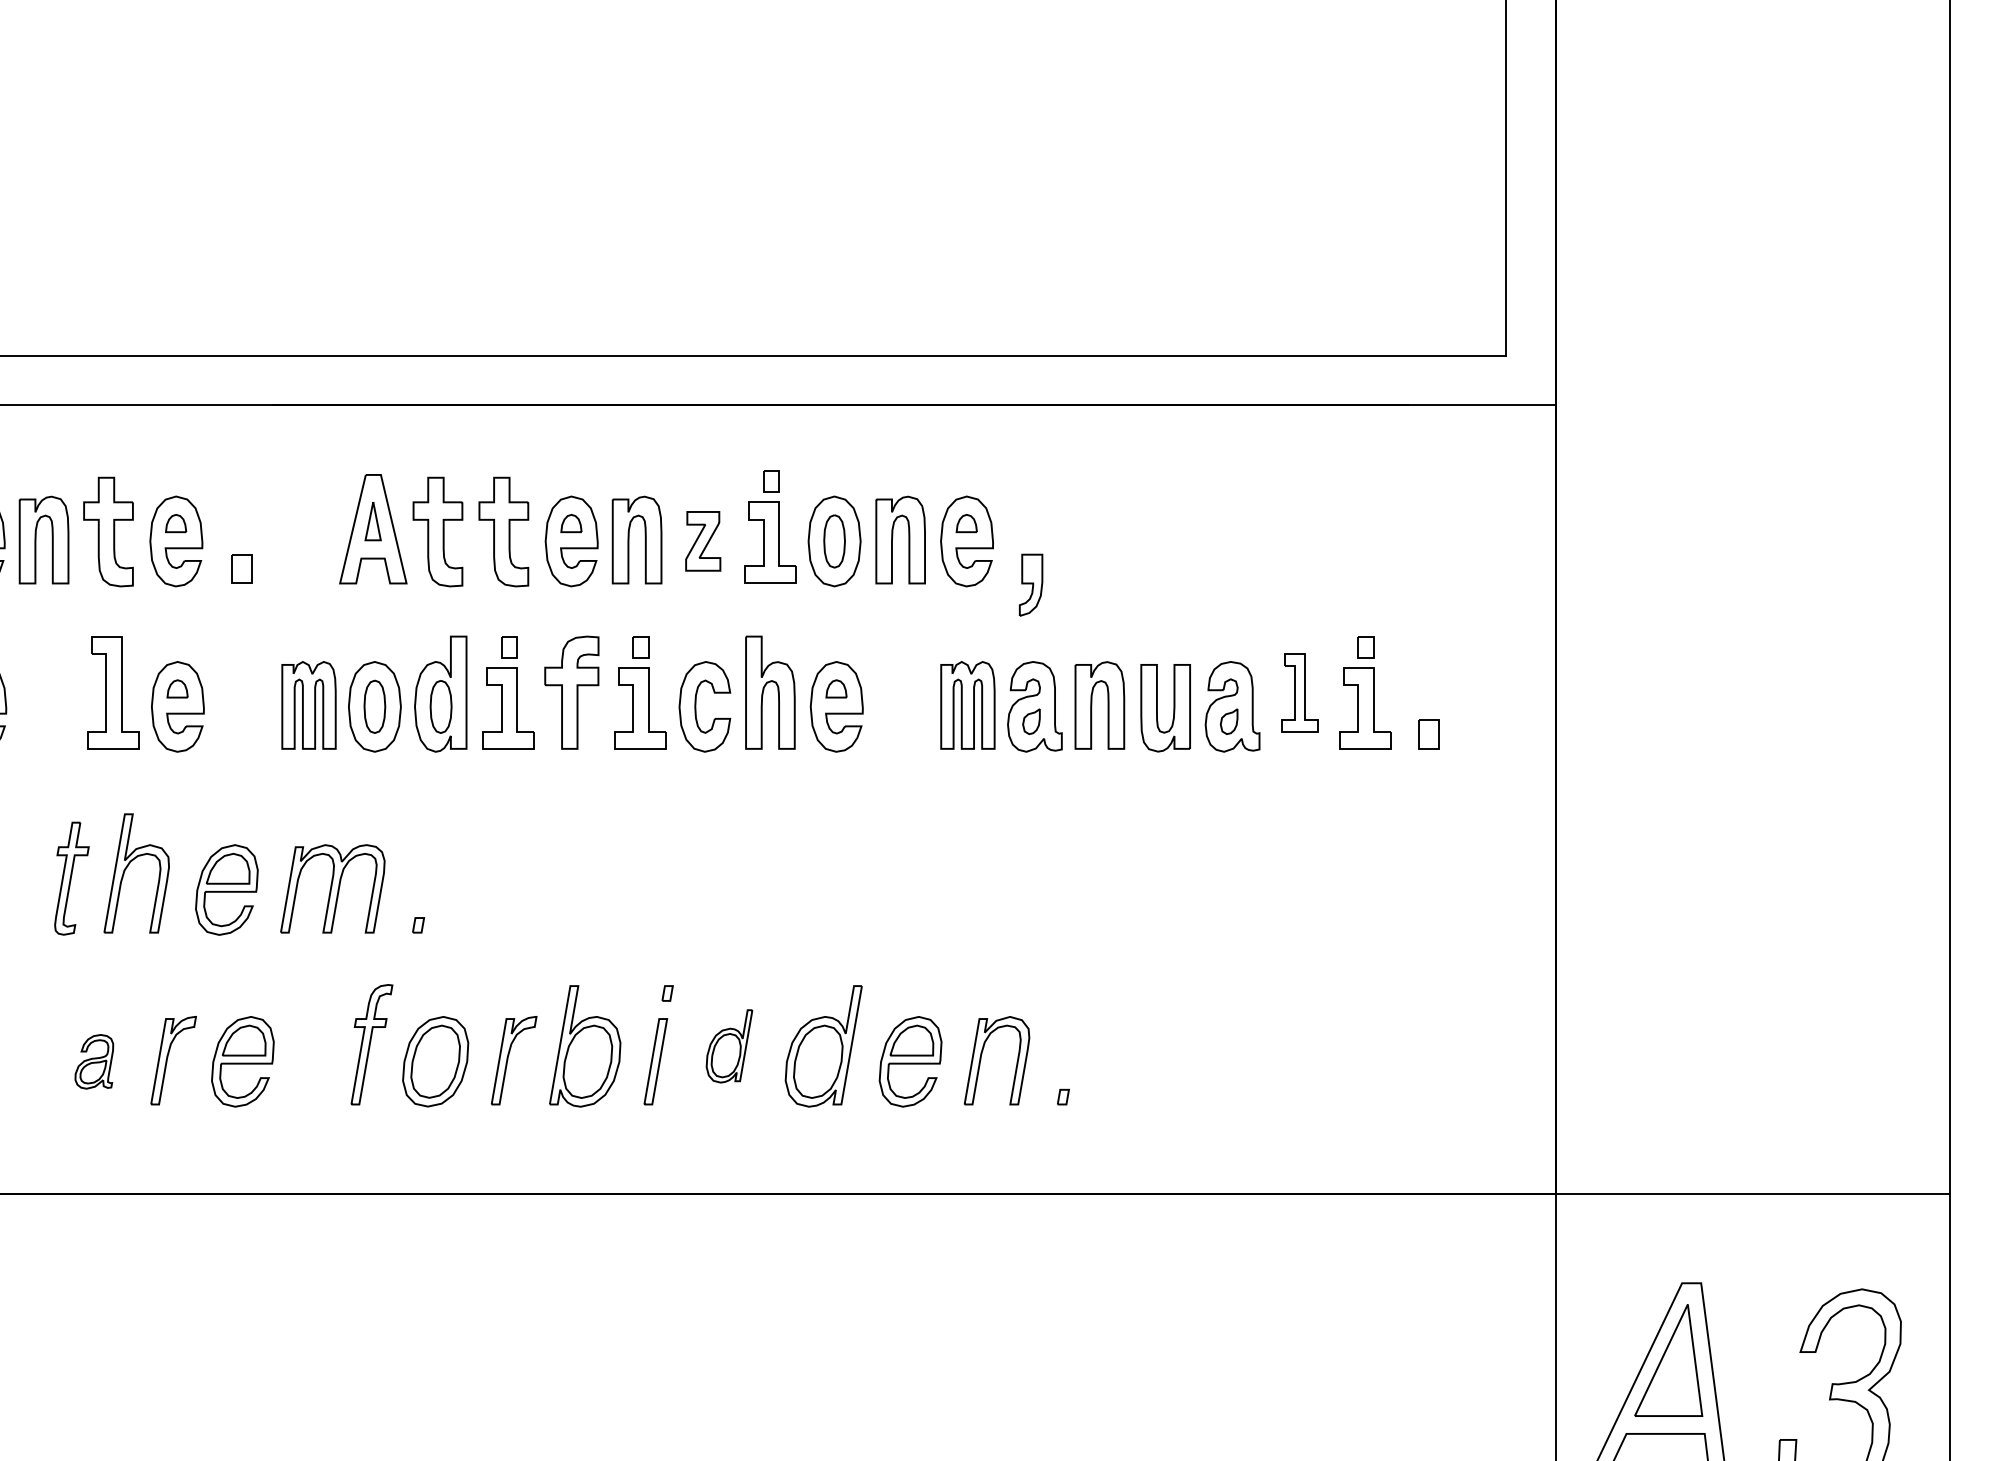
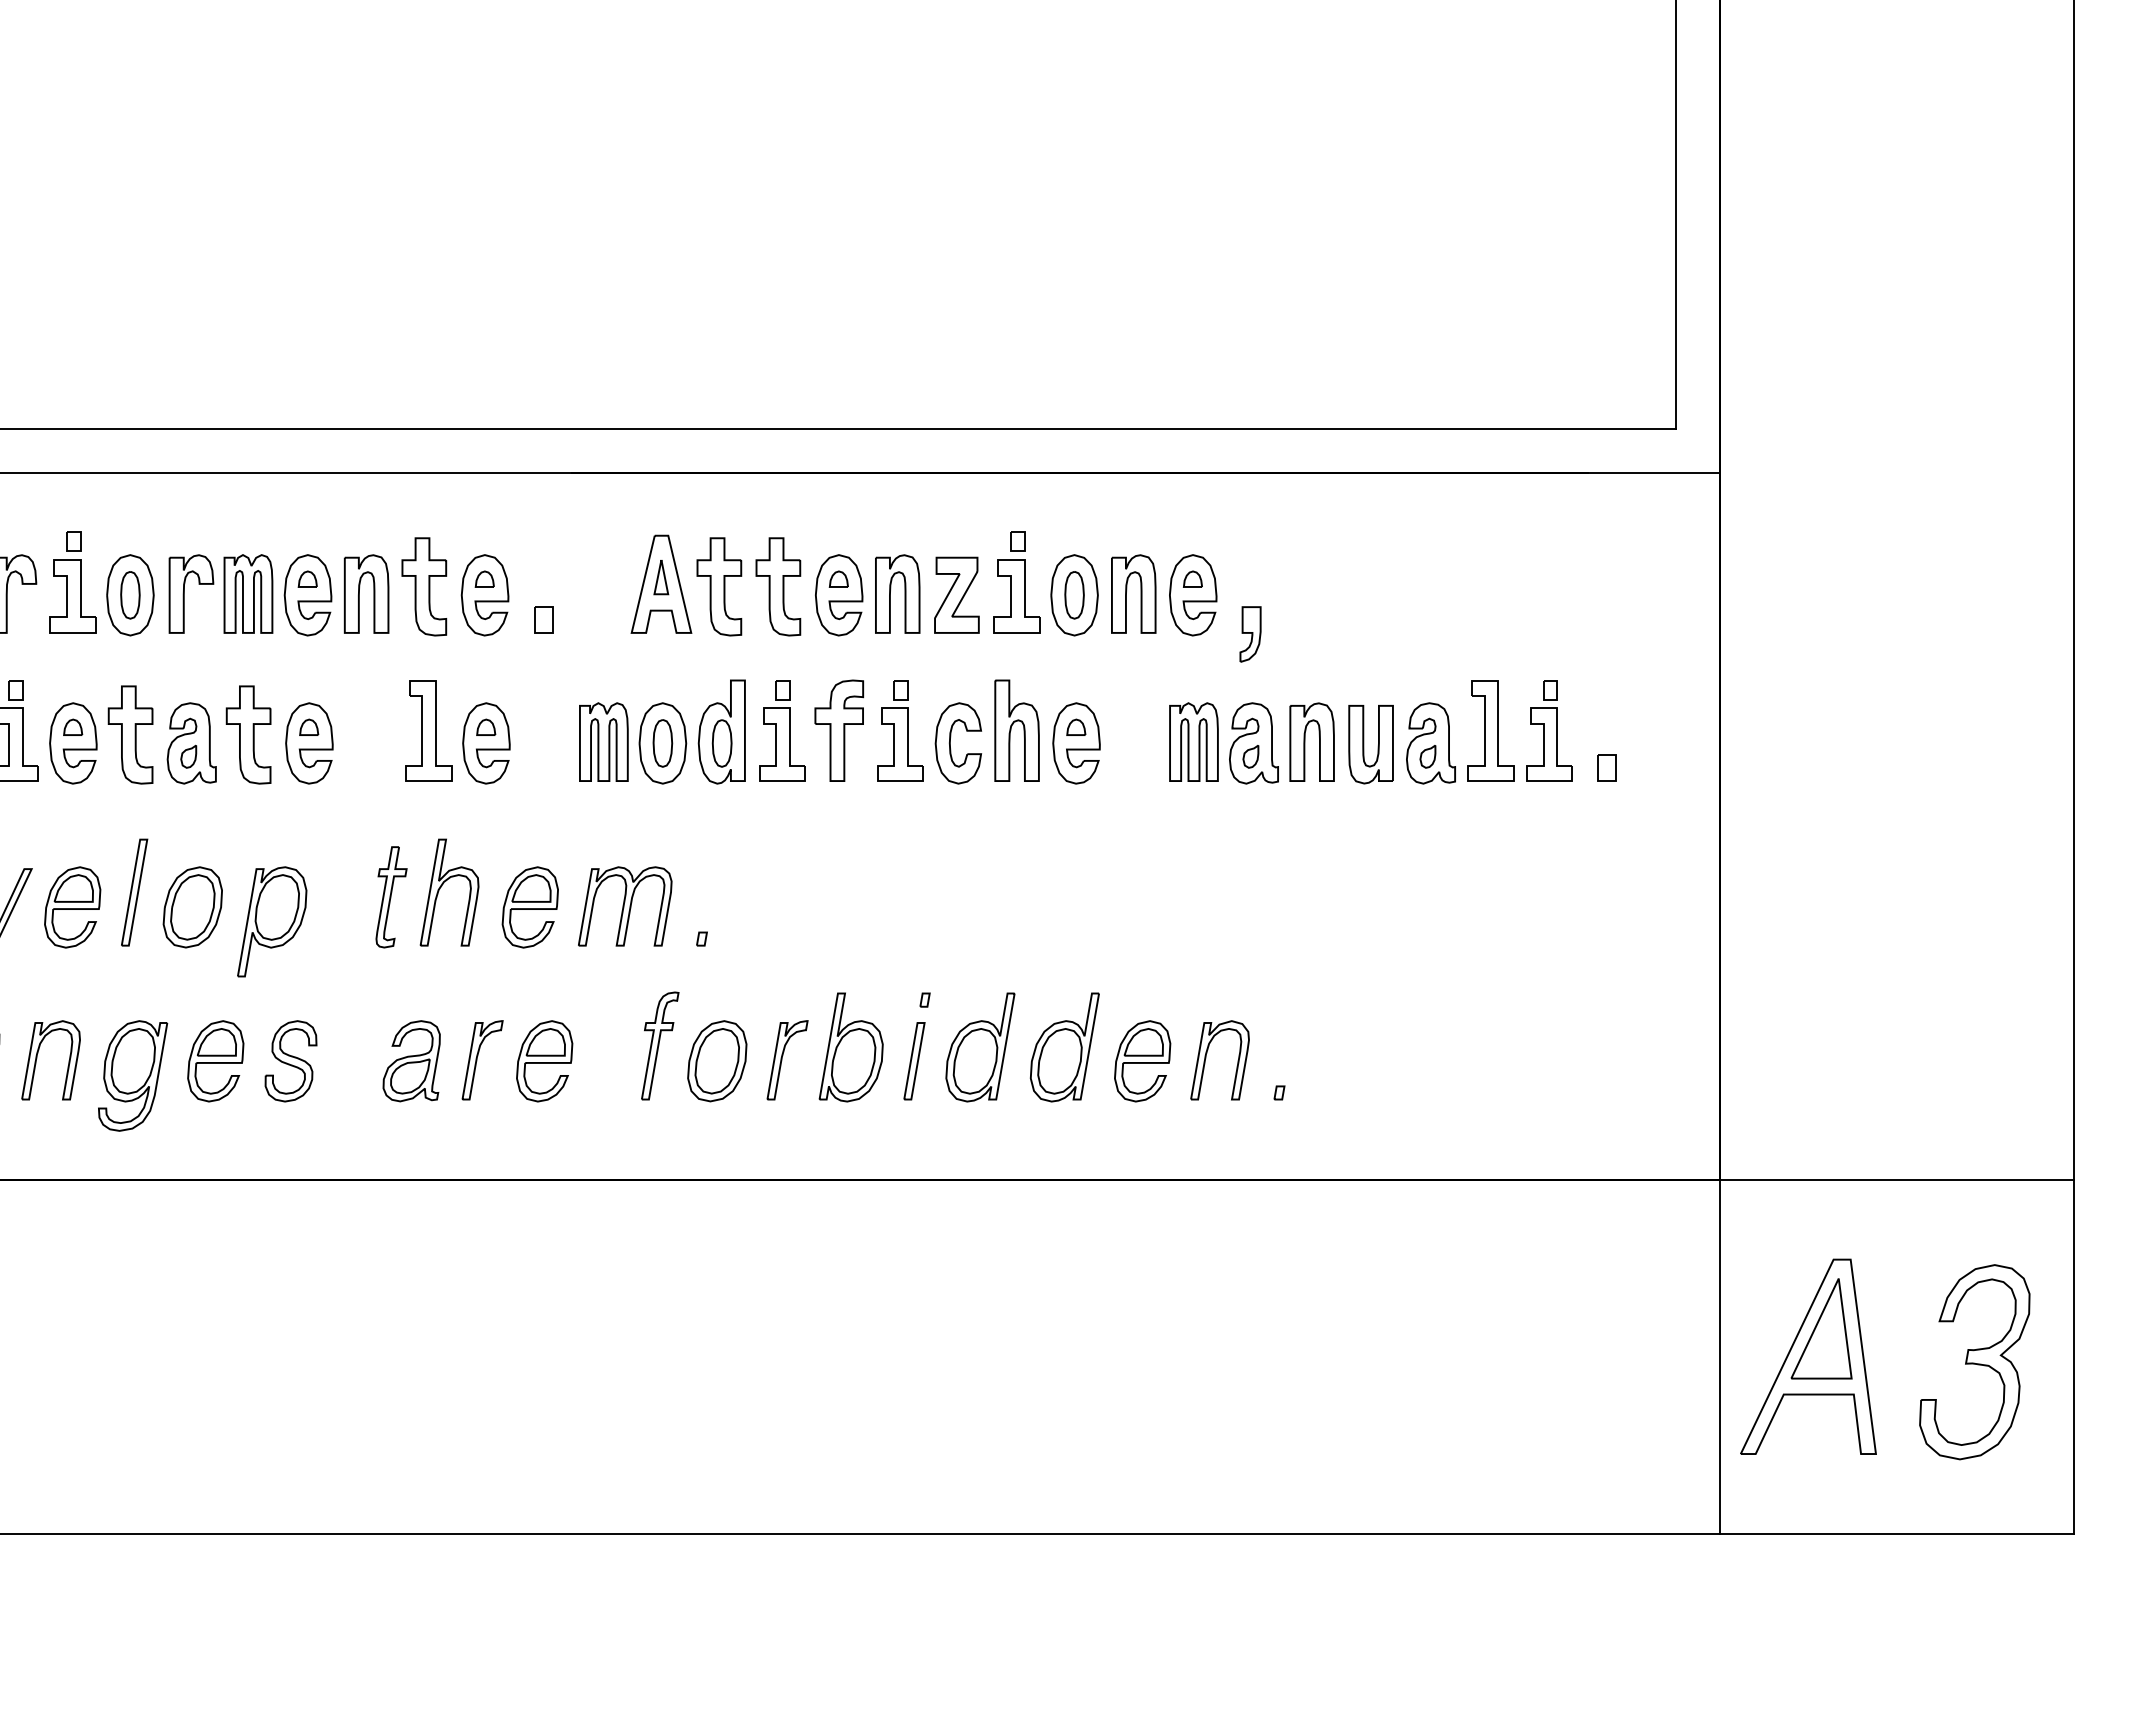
part: (702, 540) -> (956, 594), size x1.43
part: (1299, 692) -> (1490, 730), size x1.43
part: (729, 1046) -> (980, 1047), size x1.67
part: (94, 1062) -> (411, 1061), size x1.67

